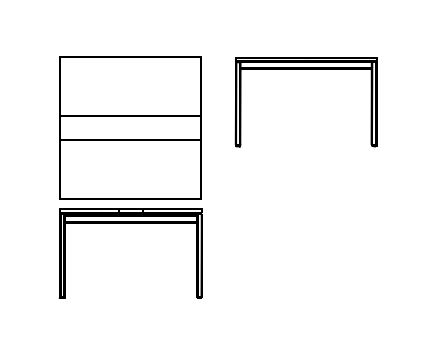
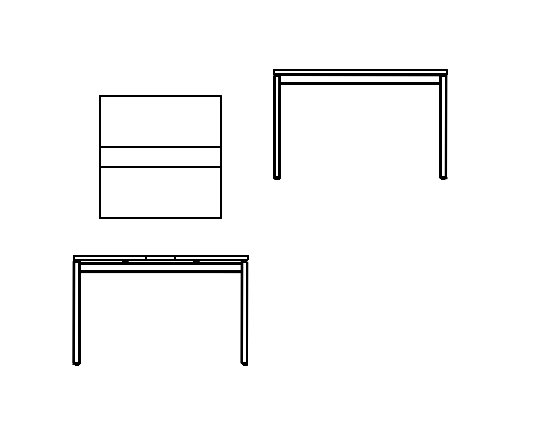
part: (305, 69) -> (359, 84), moved
part: (130, 127) -> (159, 155), size x0.7

